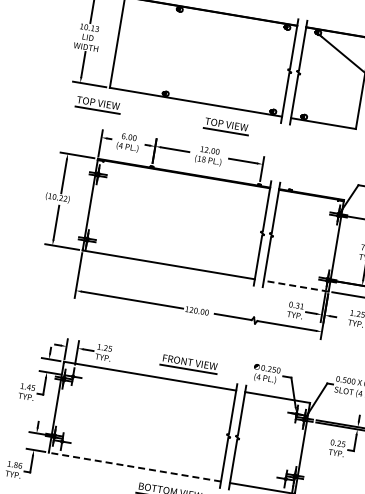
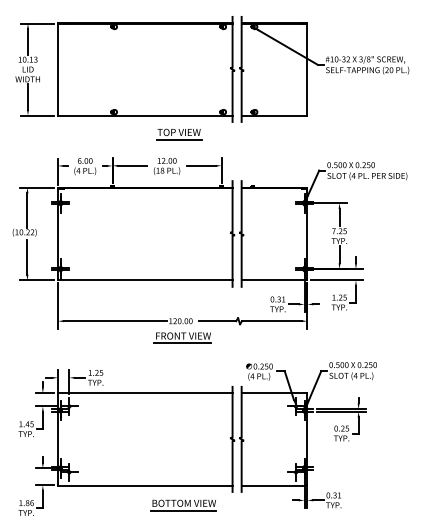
part: (98, 105) -> (49, 134), removed
line: (296, 286) -> (274, 280), dashed -> solid
part: (188, 363) -> (182, 337), moved
line: (134, 466) -> (144, 485), dashed -> solid

